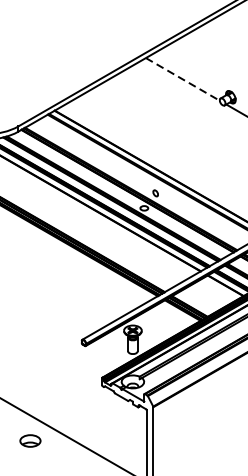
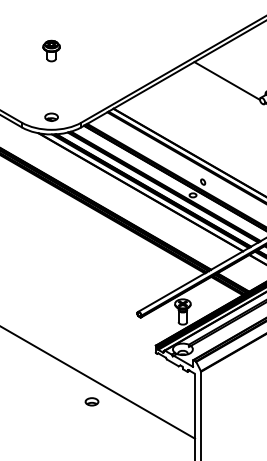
line: (183, 79) -> (227, 81), dashed -> solid
part: (29, 440) -> (91, 401), size x0.71

